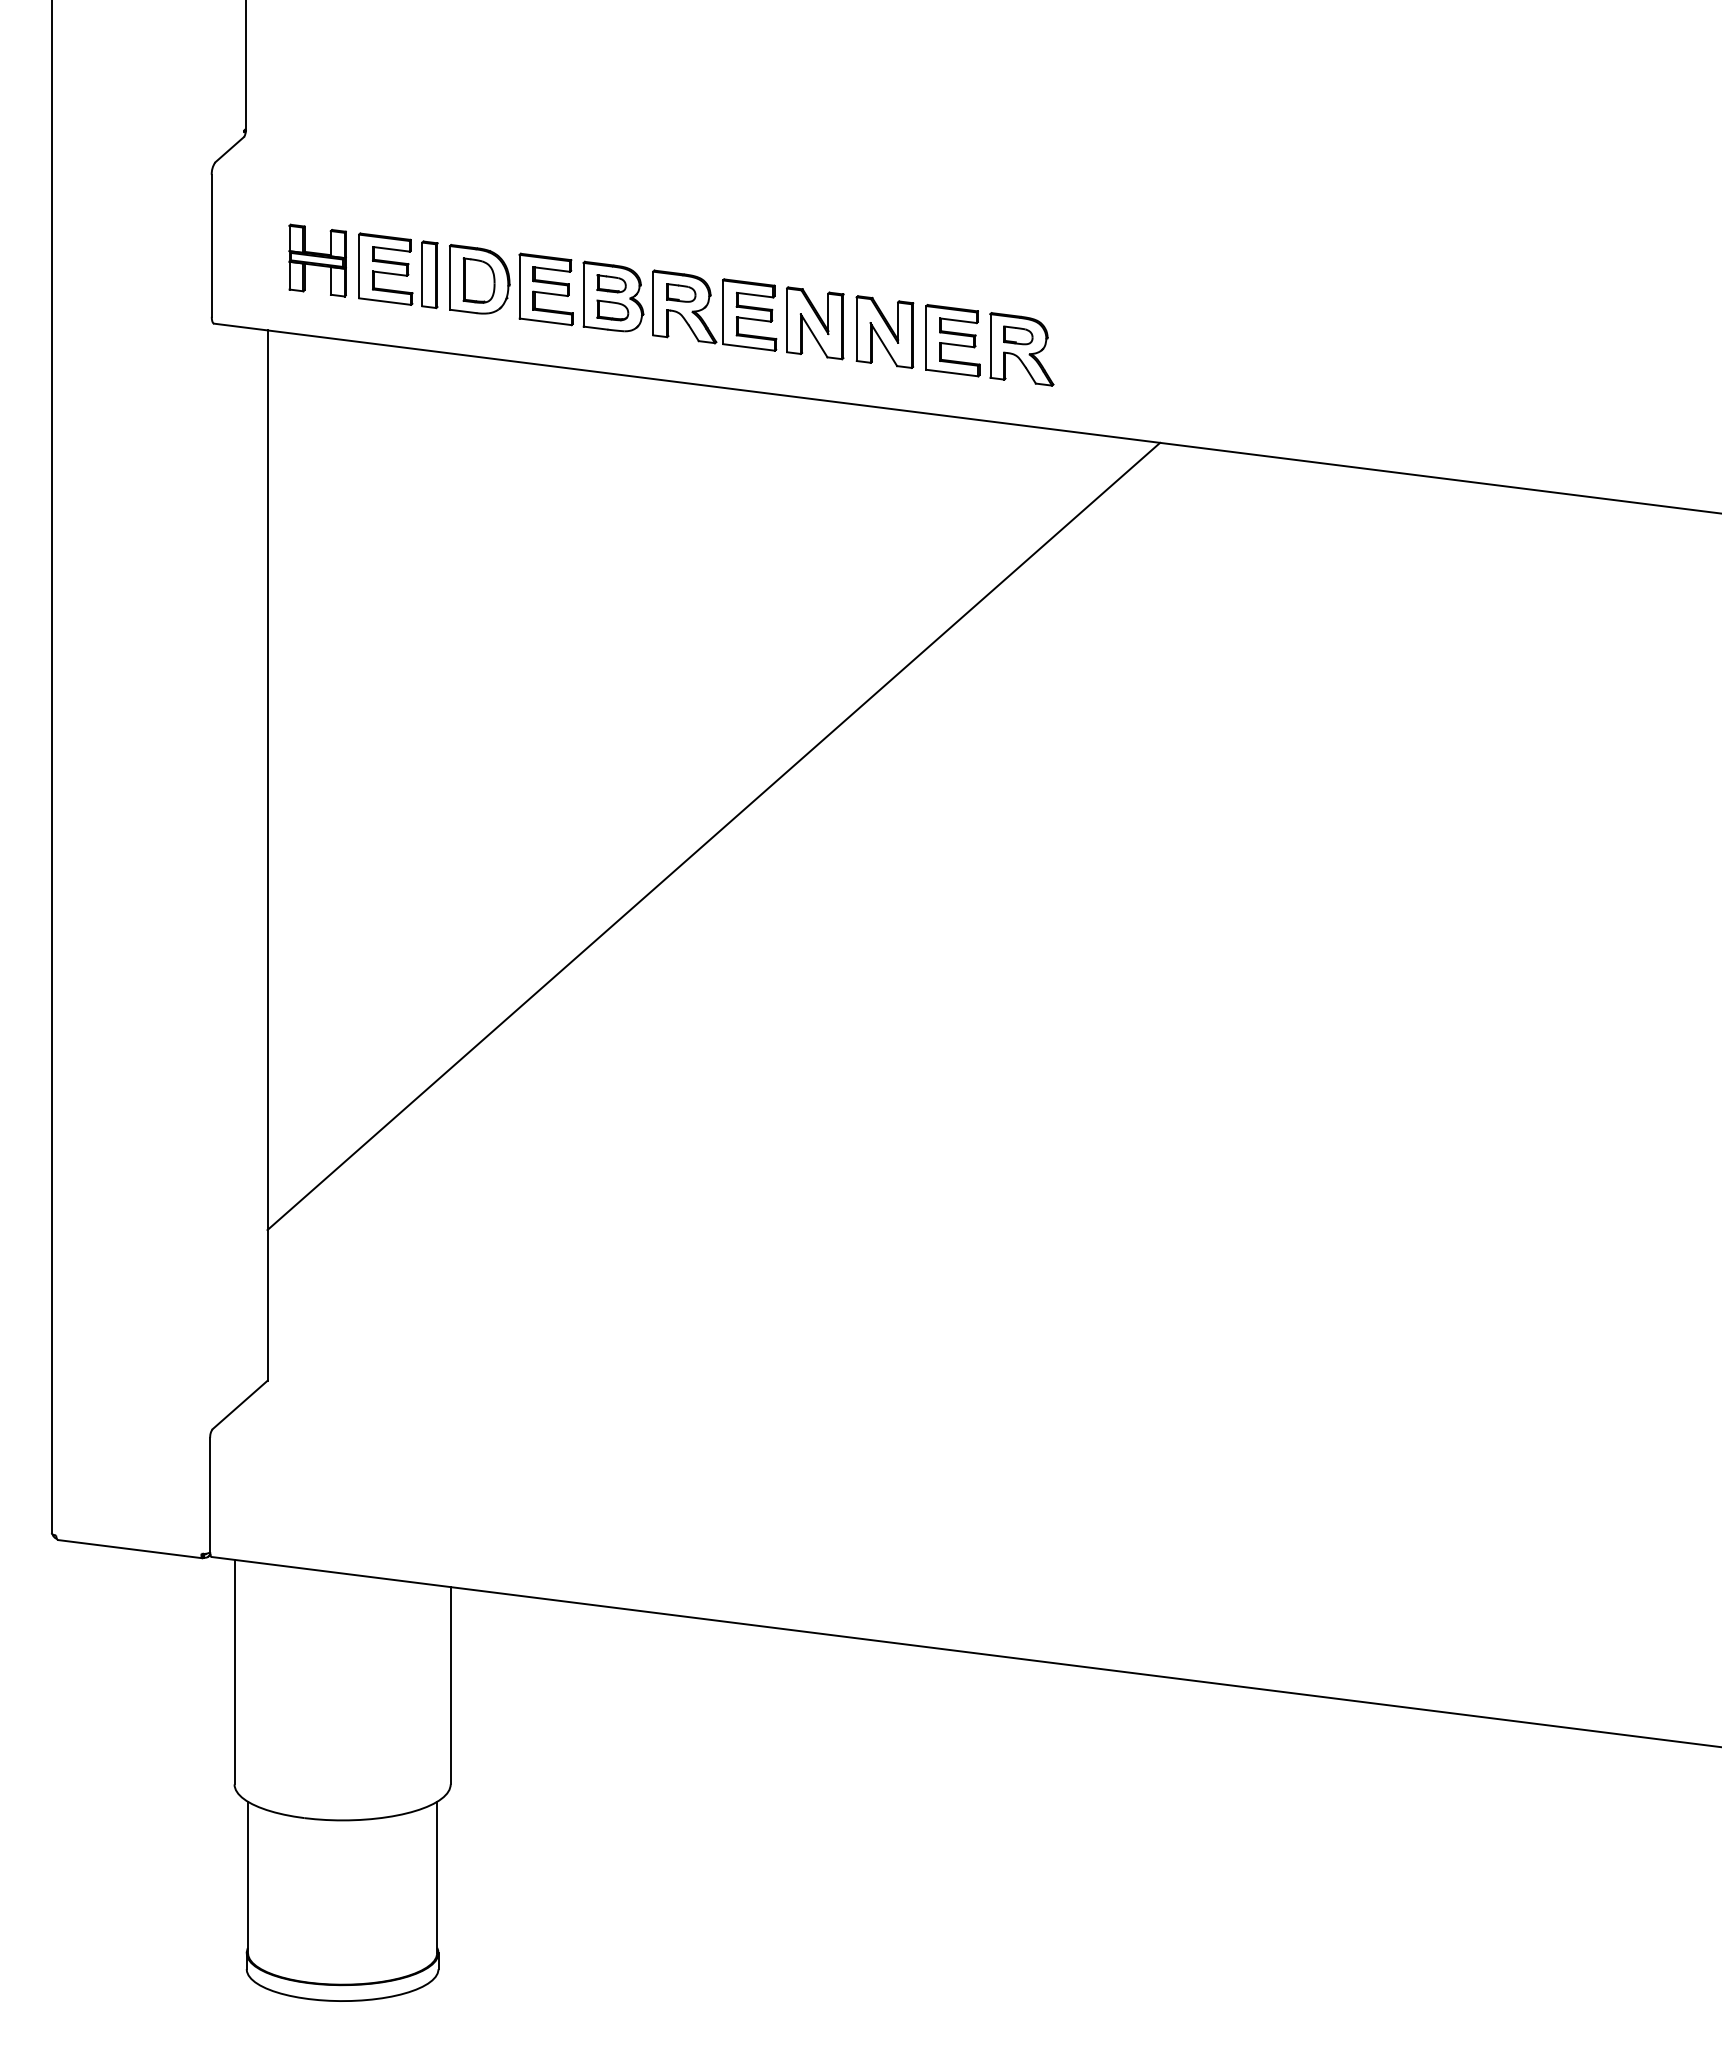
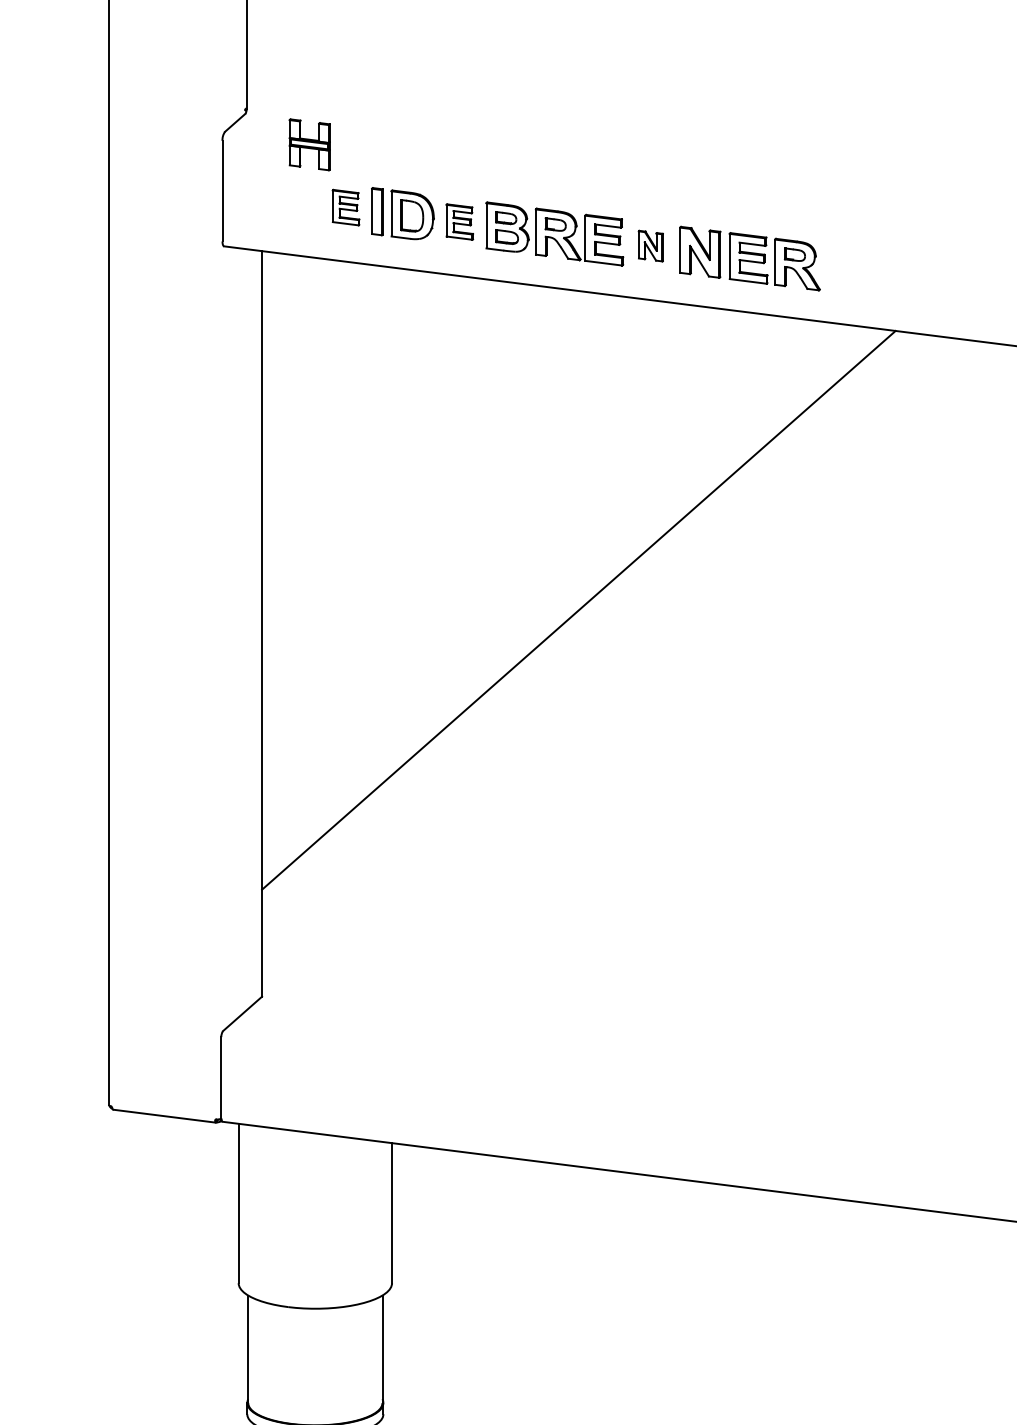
part: (317, 260) -> (309, 144), moved
part: (385, 268) -> (345, 207), size x0.7
part: (545, 289) -> (459, 222), size x0.7
part: (815, 323) -> (651, 246), size x0.6

